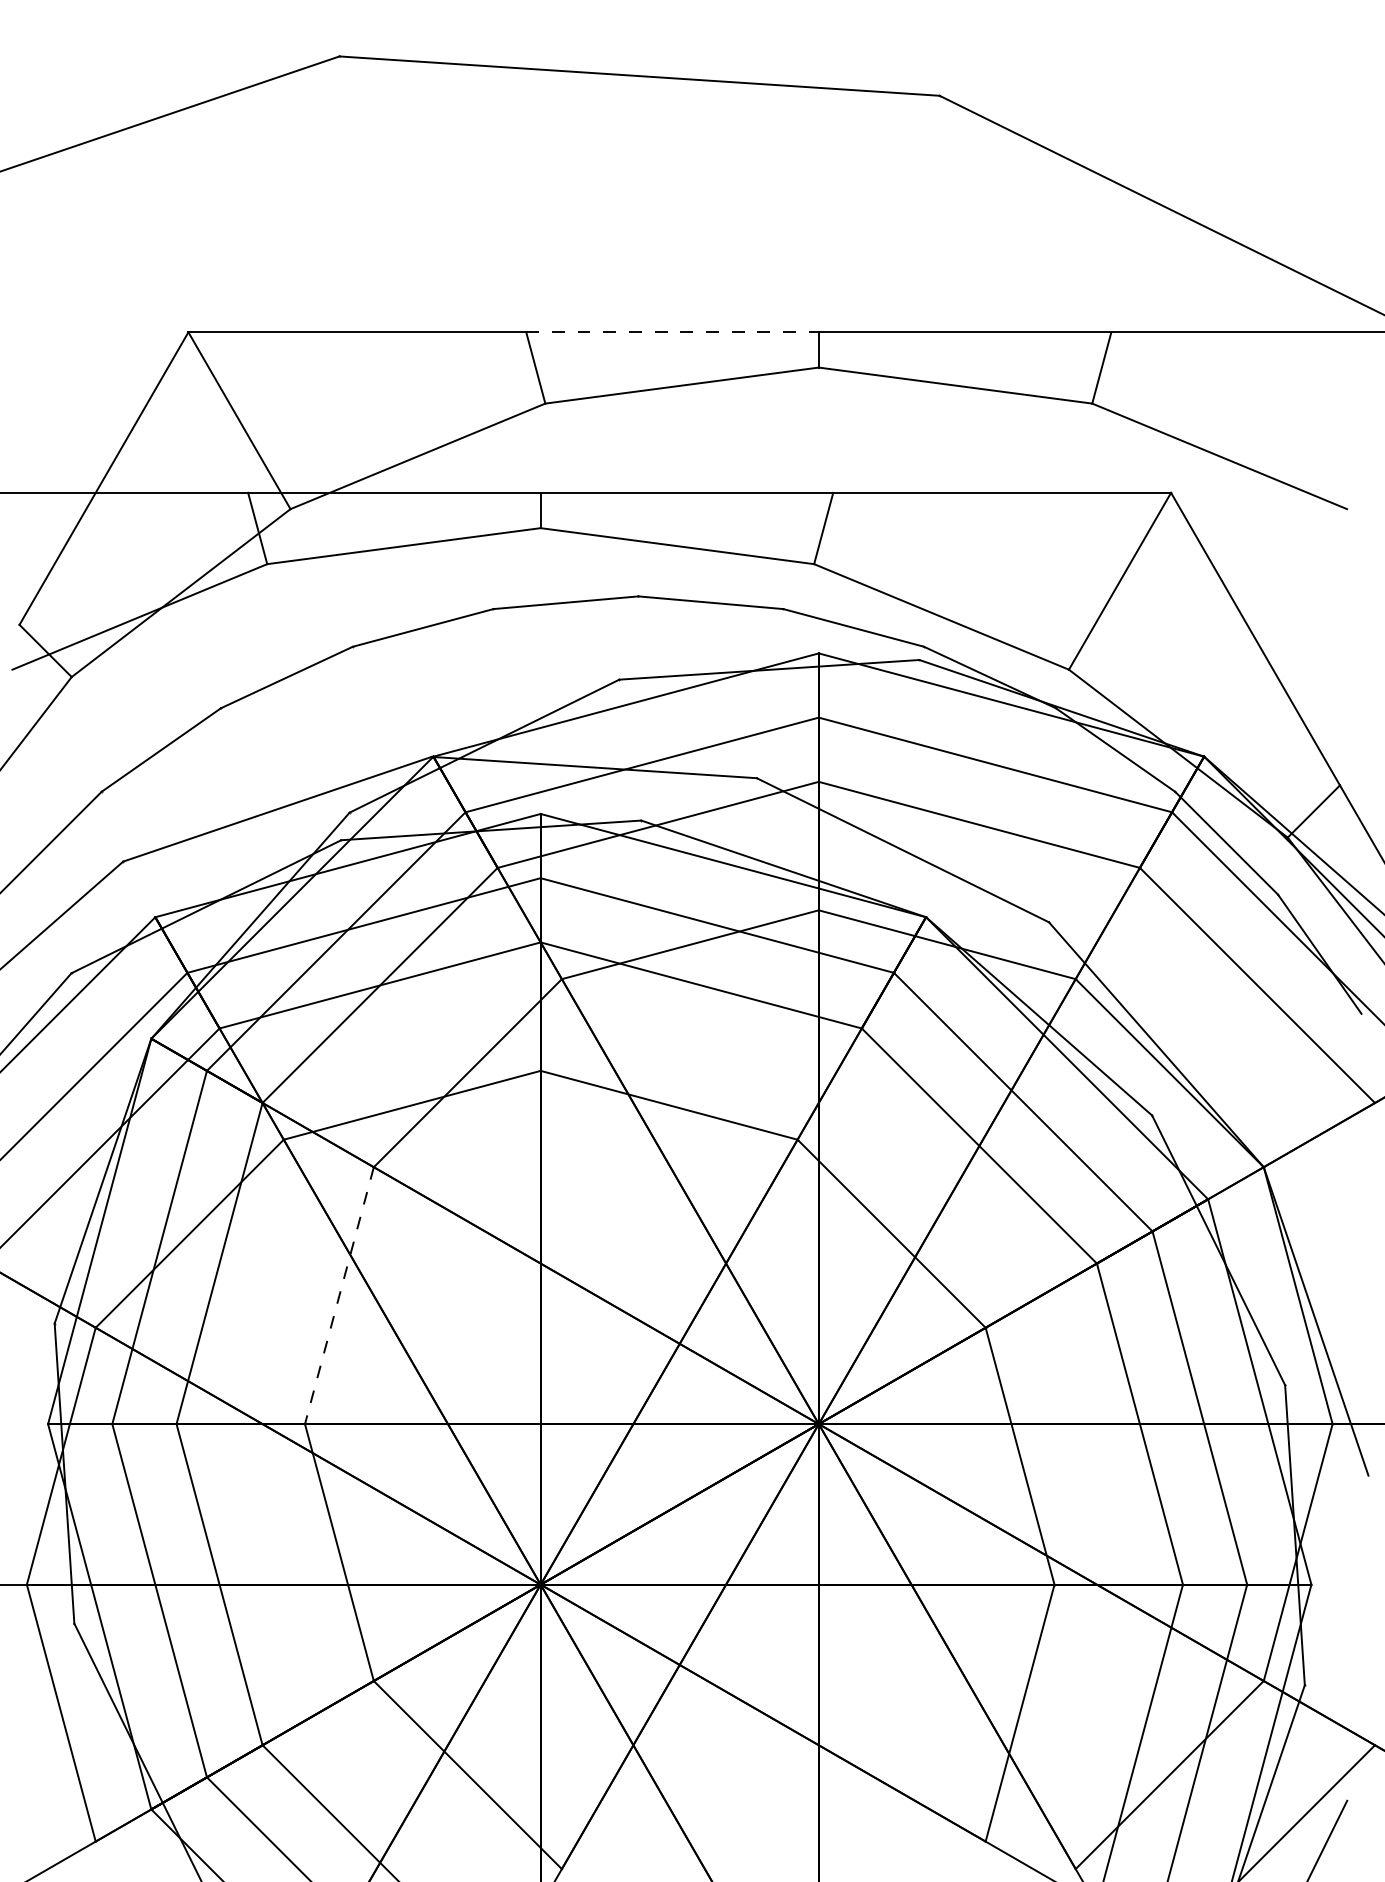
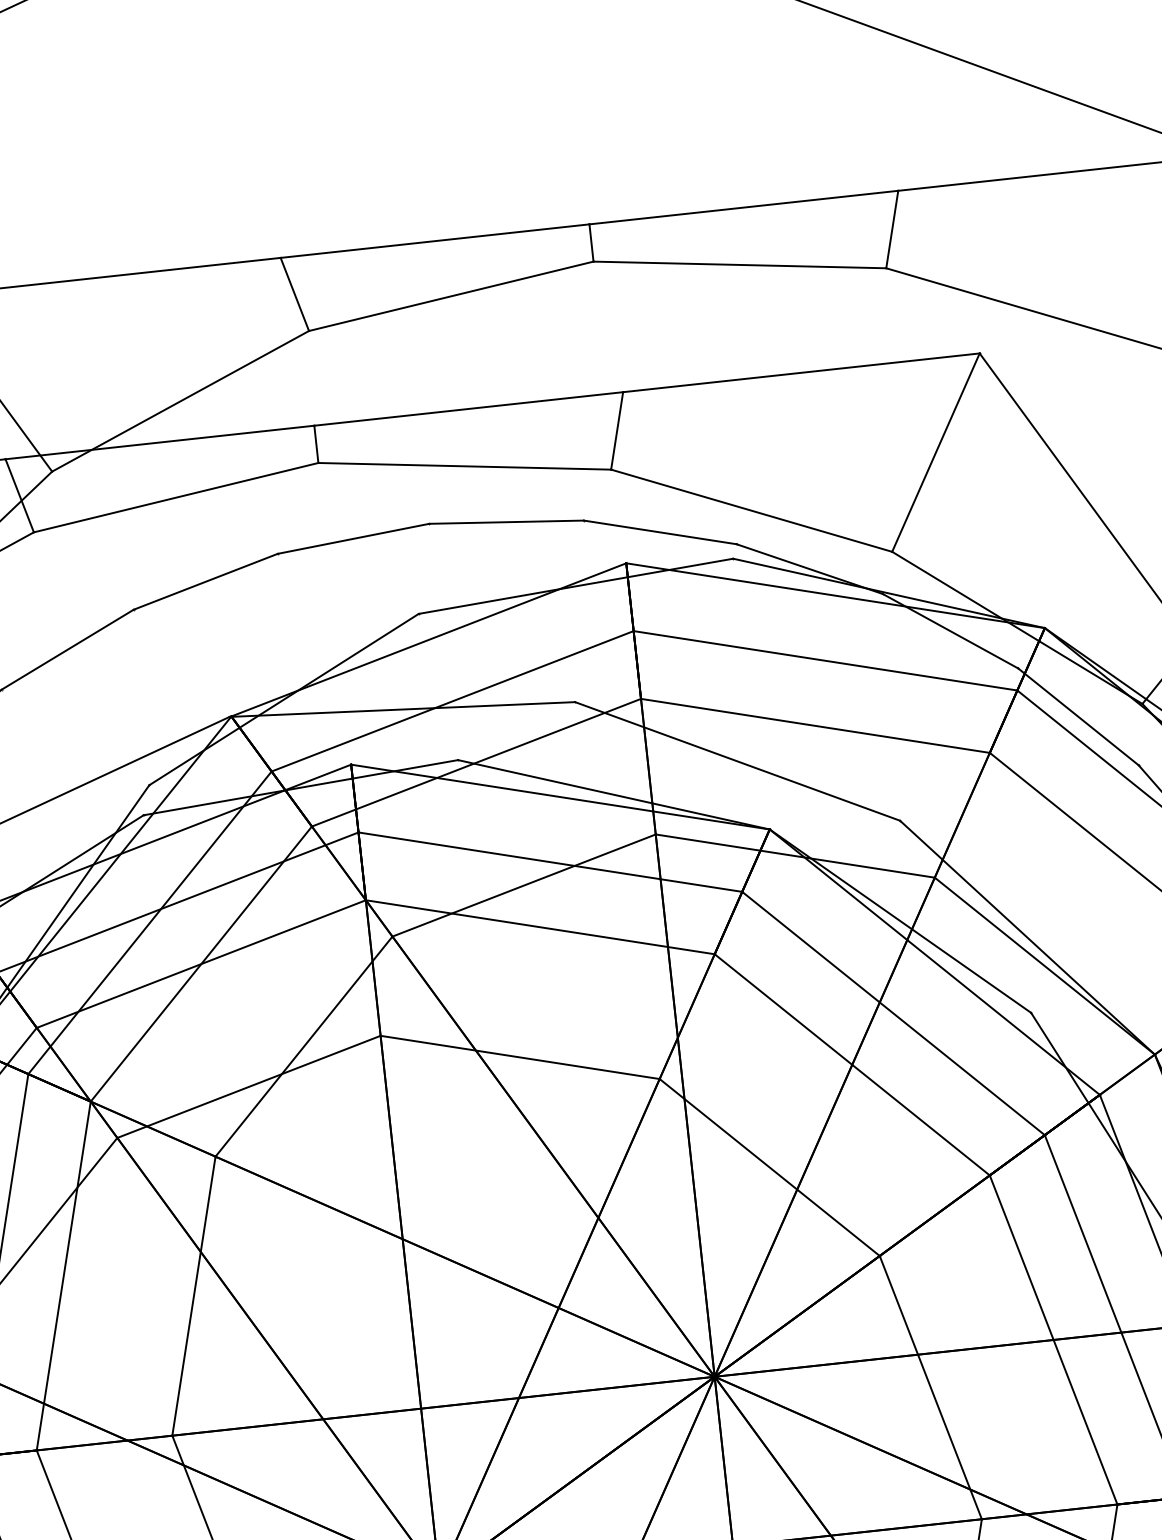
line: (673, 332) -> (436, 241), dashed -> solid
line: (339, 1295) -> (194, 1295), dashed -> solid

